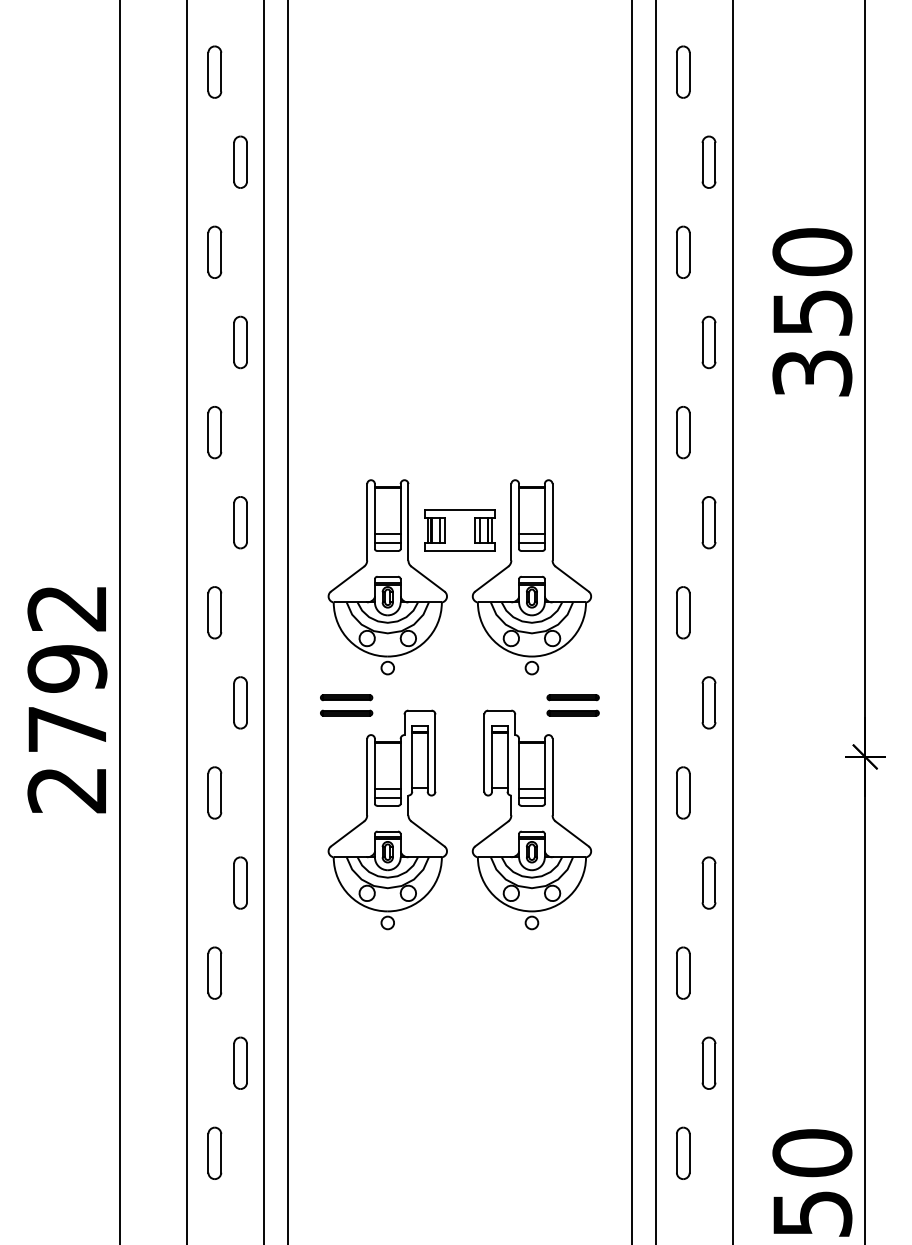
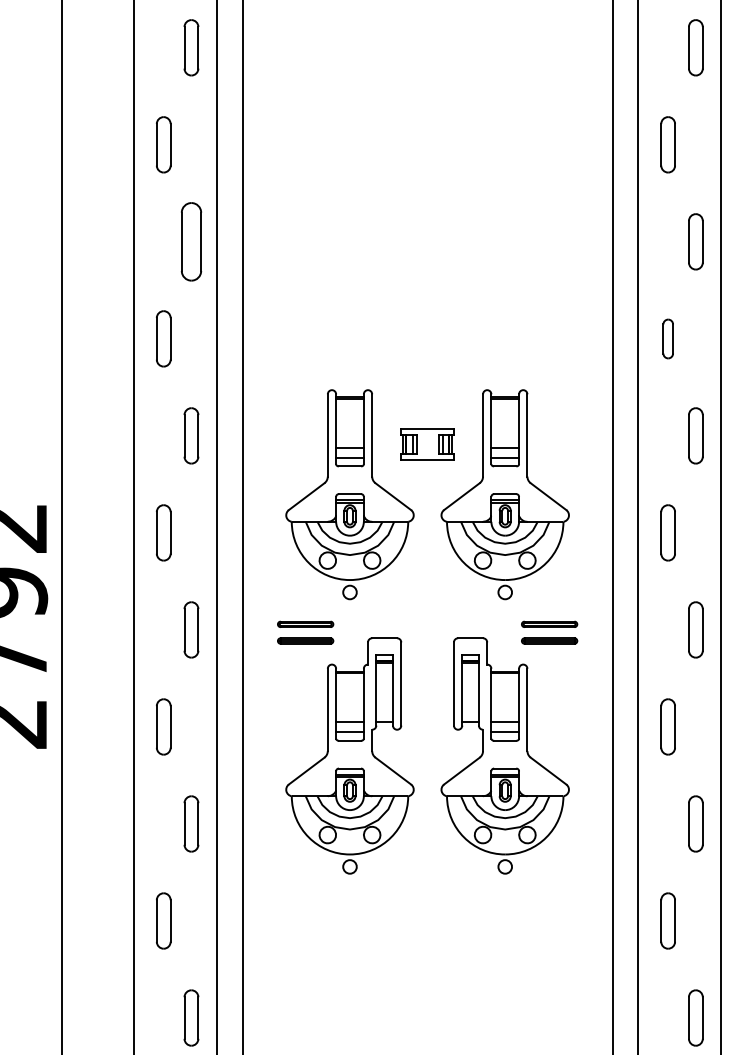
part: (240, 342) -> (191, 241), size x1.4
part: (683, 432) -> (668, 338), size x0.7
part: (459, 530) -> (427, 444), size x0.7

